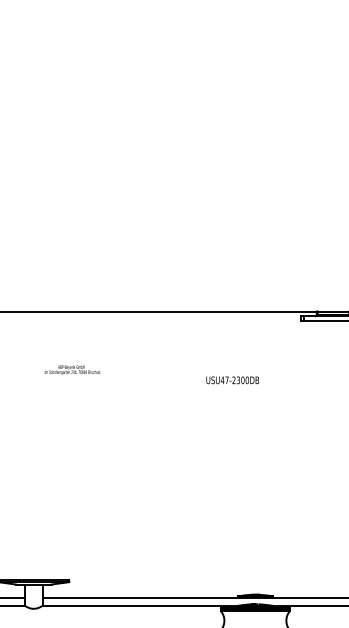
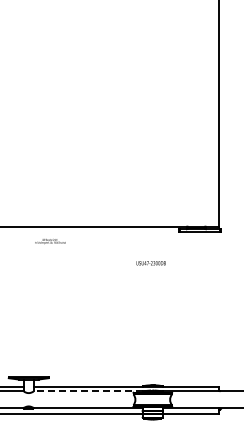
text: (72, 370) -> (50, 241), moved
text: (231, 380) -> (150, 263), moved
line: (140, 605) -> (88, 391), solid -> dashed

